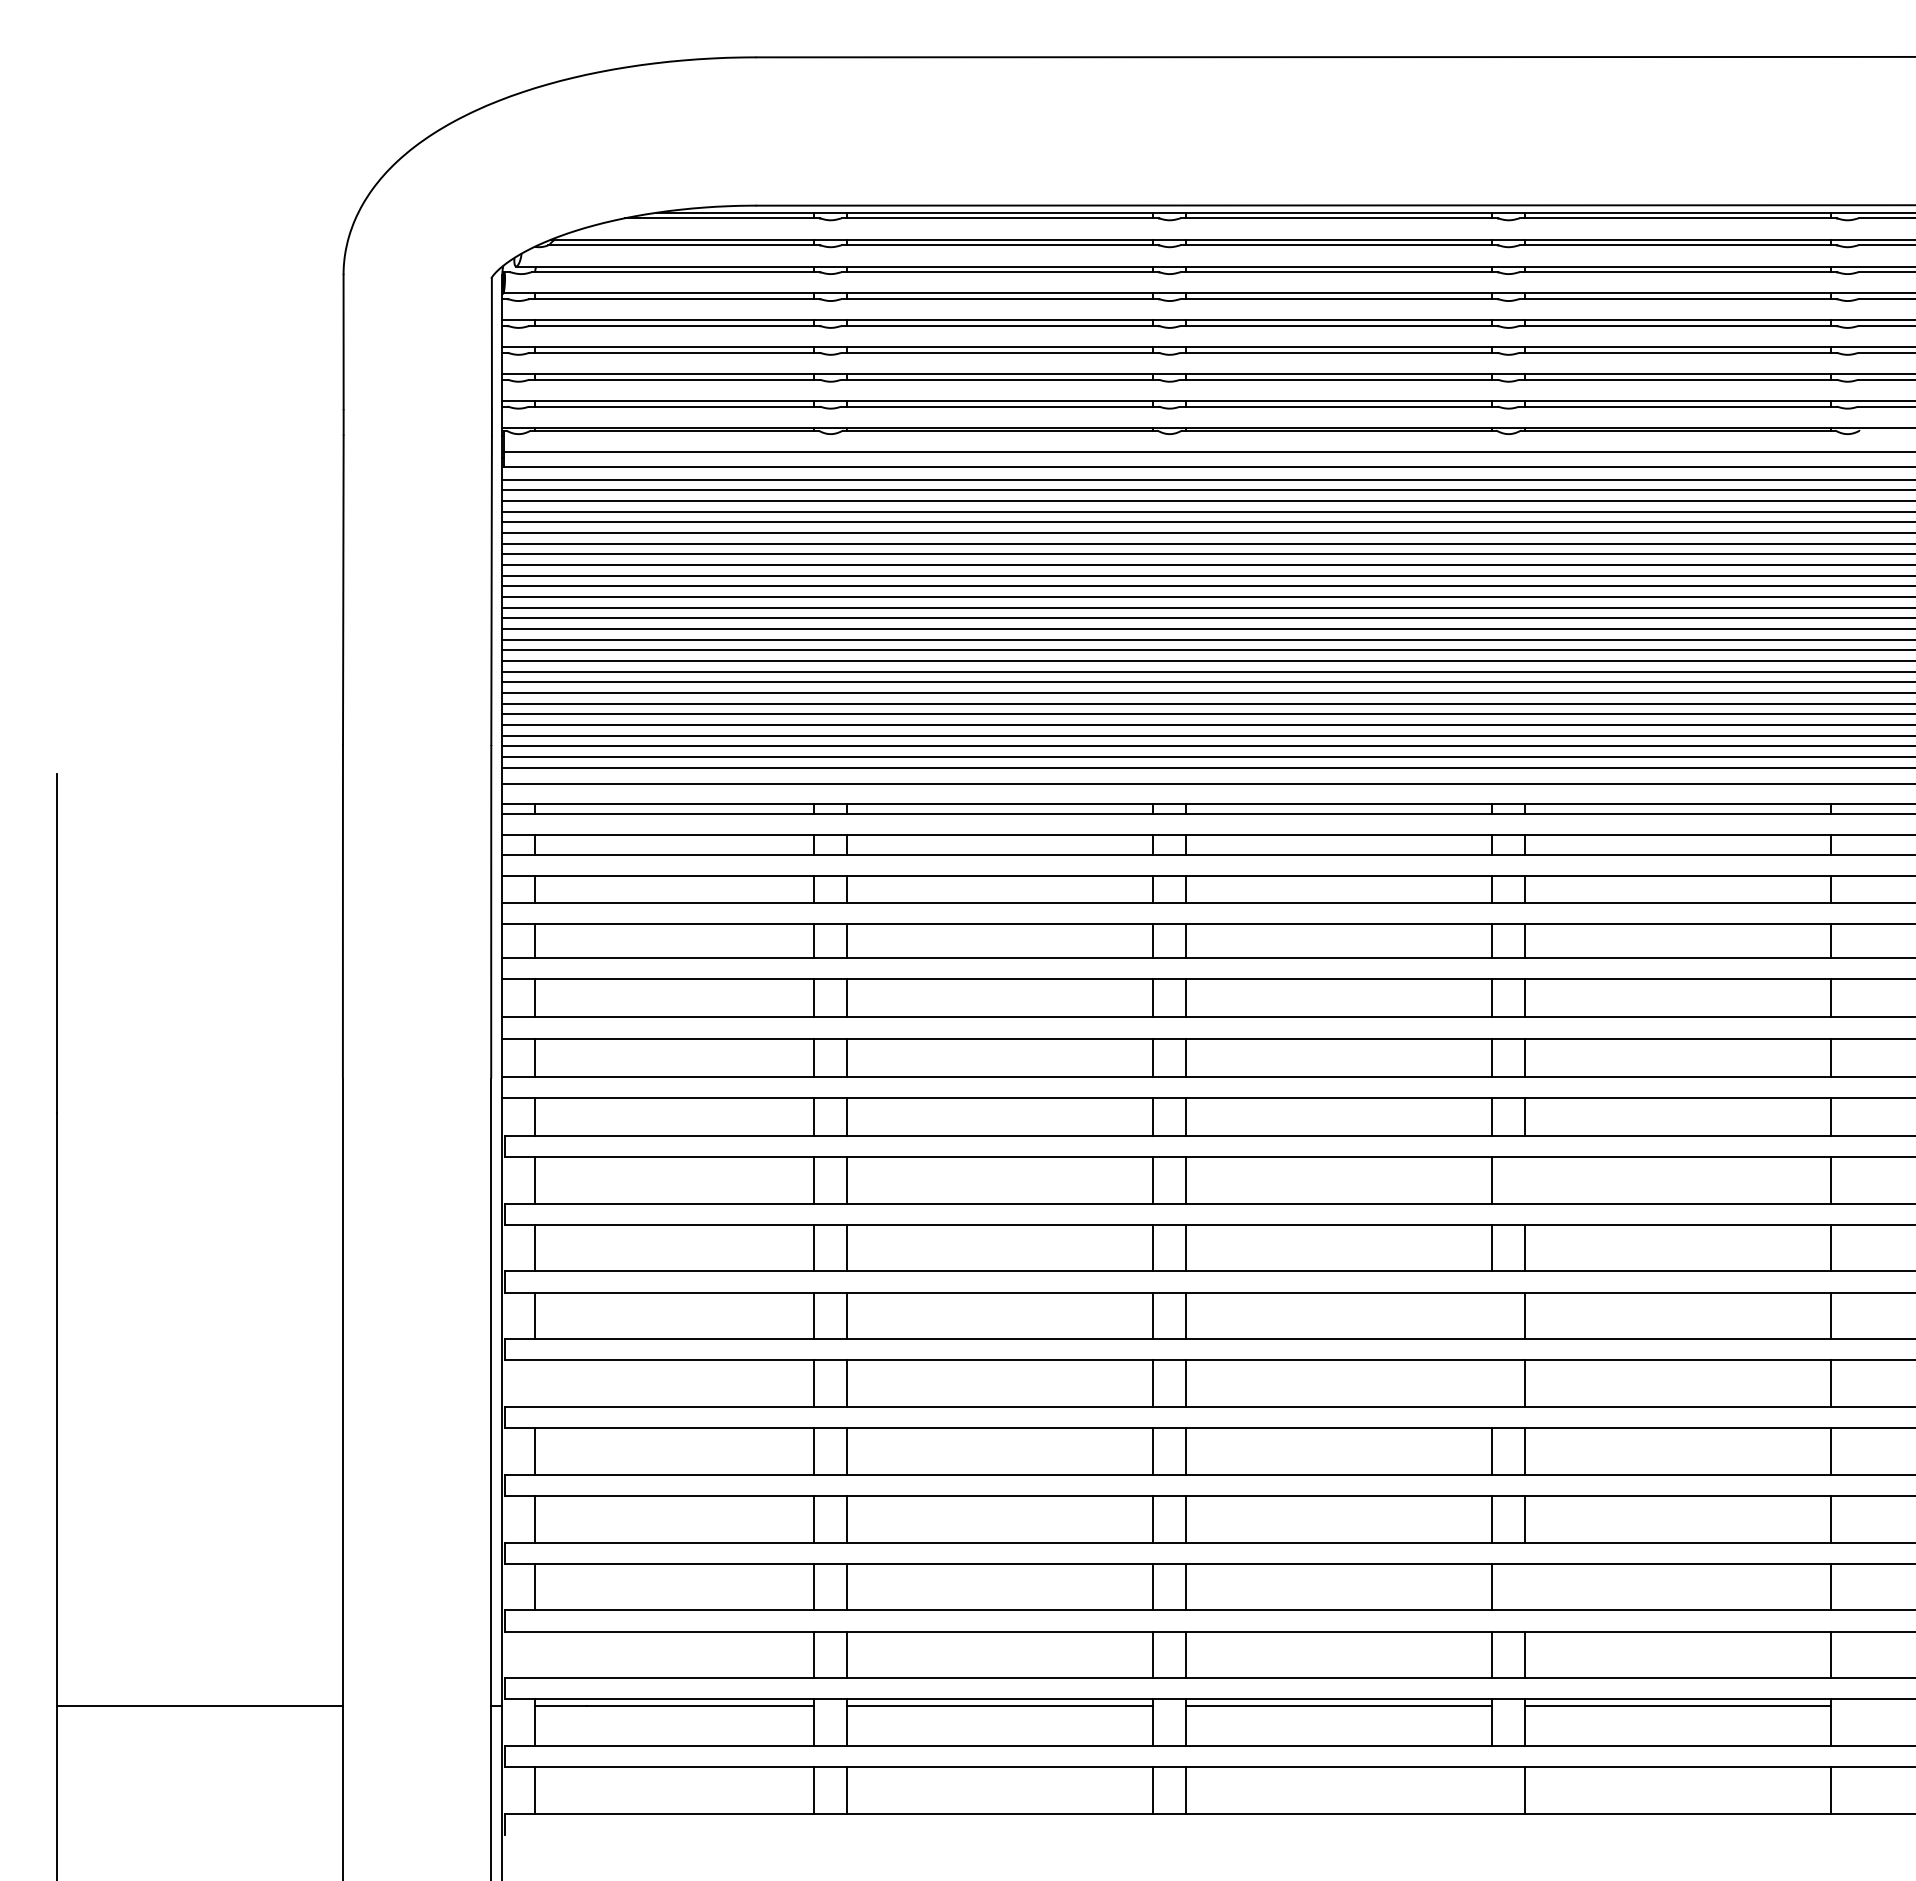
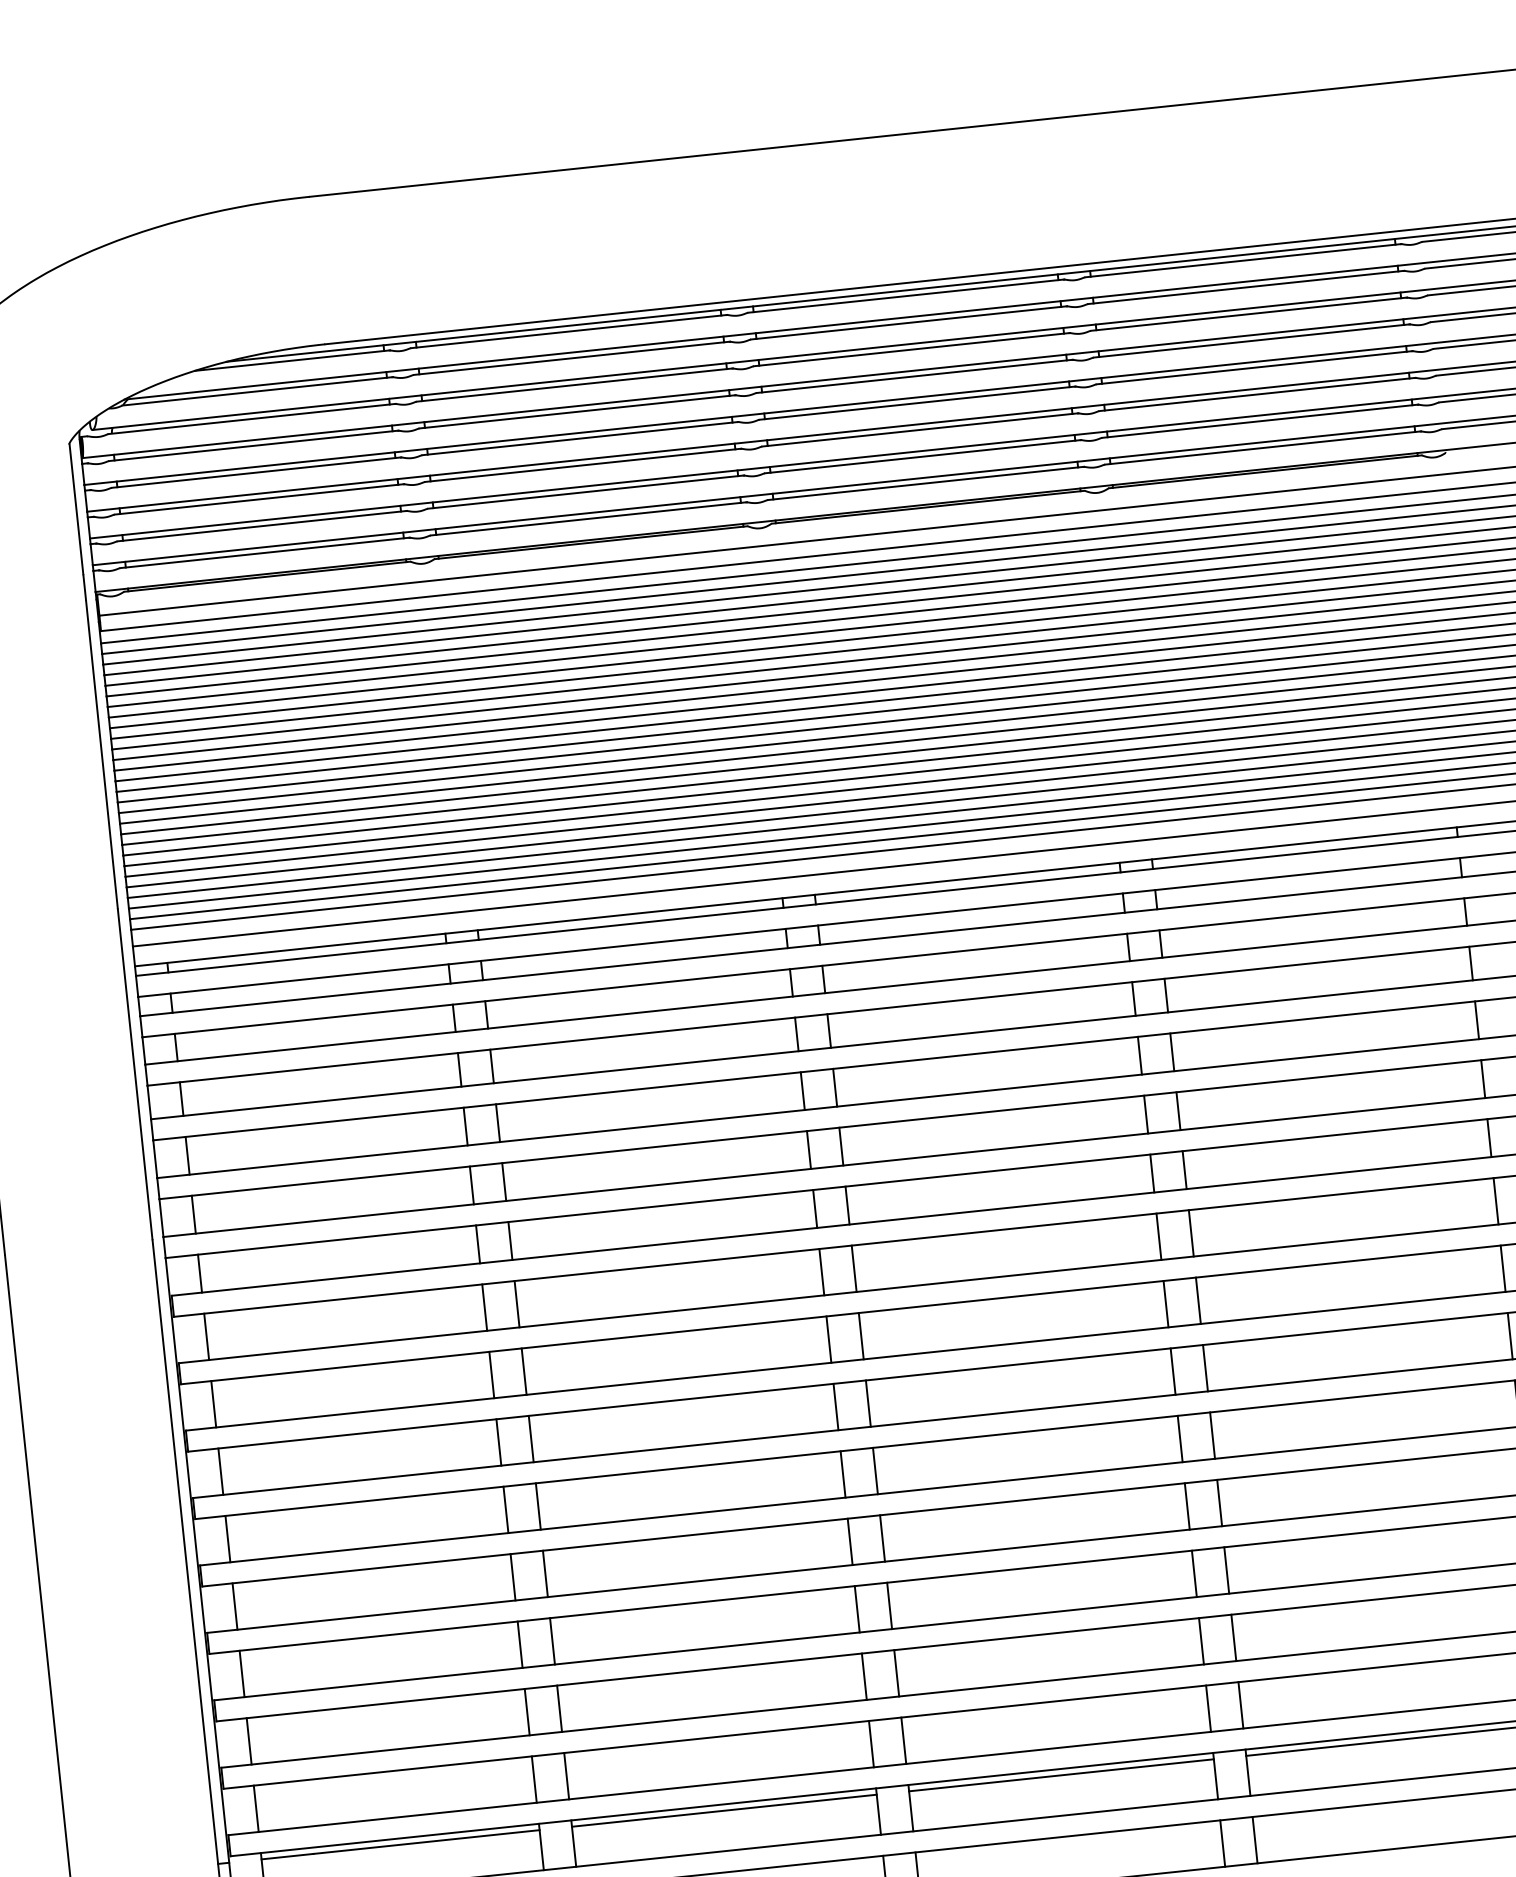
line: (1524, 1180) -> (1190, 1233), added
line: (1492, 1315) -> (1173, 1371), added
line: (534, 1383) -> (227, 1538), added
line: (1492, 1383) -> (1180, 1438), added
line: (1524, 1586) -> (1233, 1637), added
line: (534, 1654) -> (255, 1808), added
line: (1492, 1790) -> (1222, 1843), added

